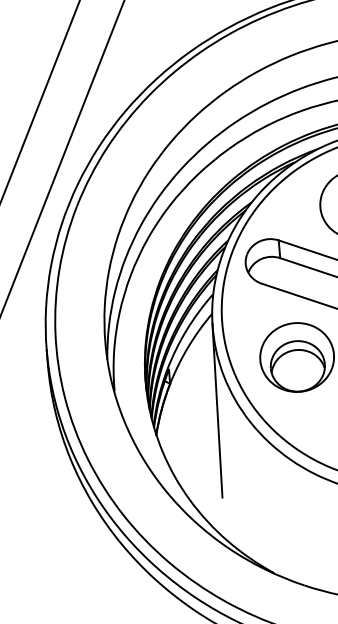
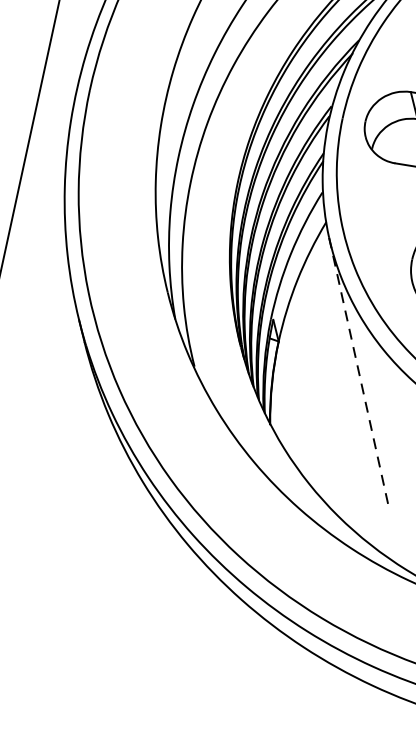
line: (217, 411) -> (358, 372), solid -> dashed

